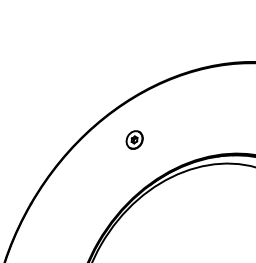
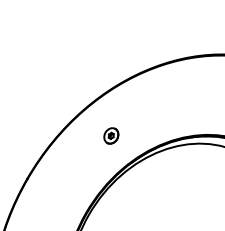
part: (134, 139) -> (111, 135), moved

